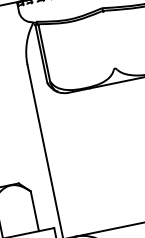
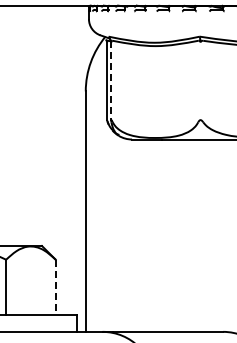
line: (44, 53) -> (111, 81), solid -> dashed
line: (34, 211) -> (55, 287), solid -> dashed

